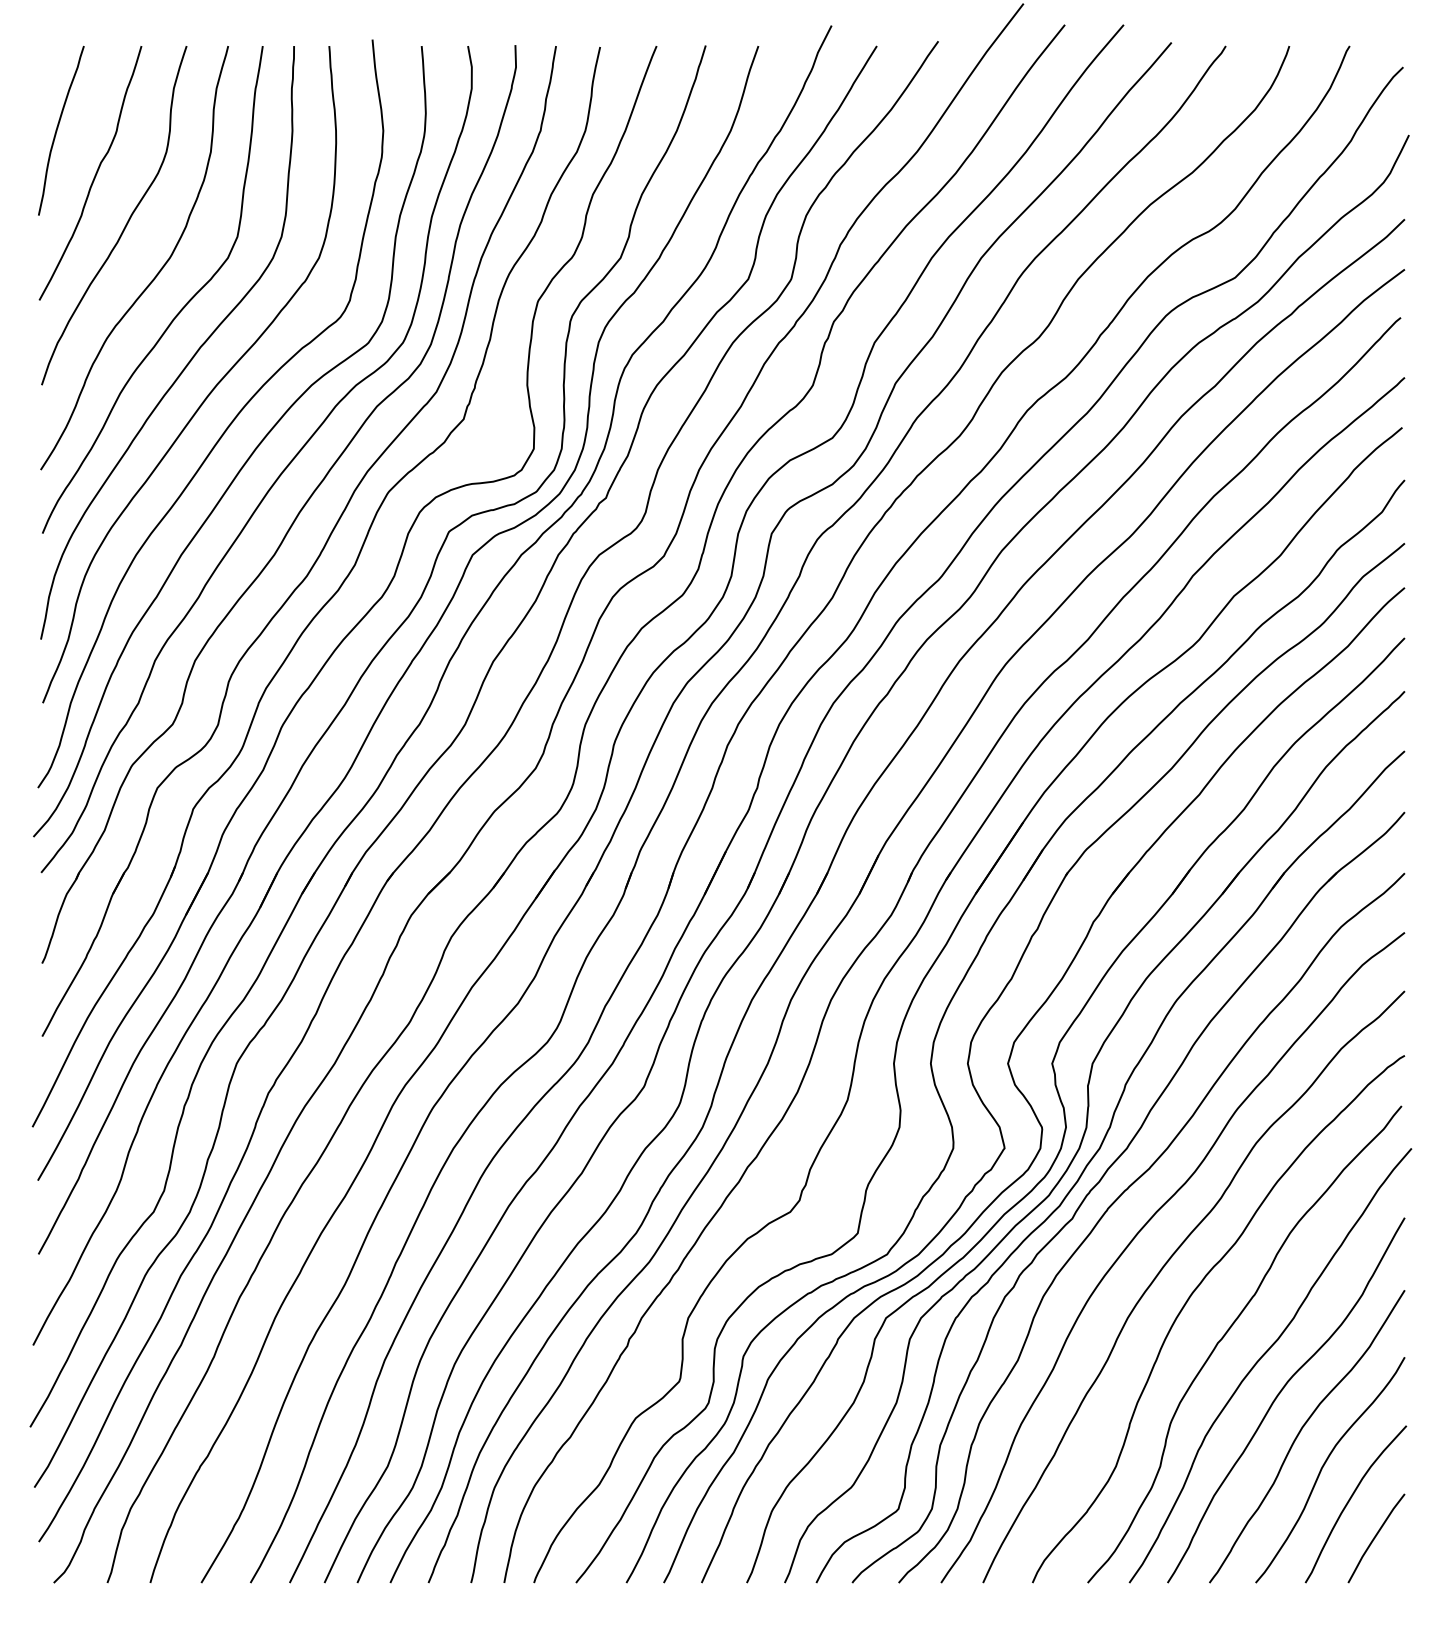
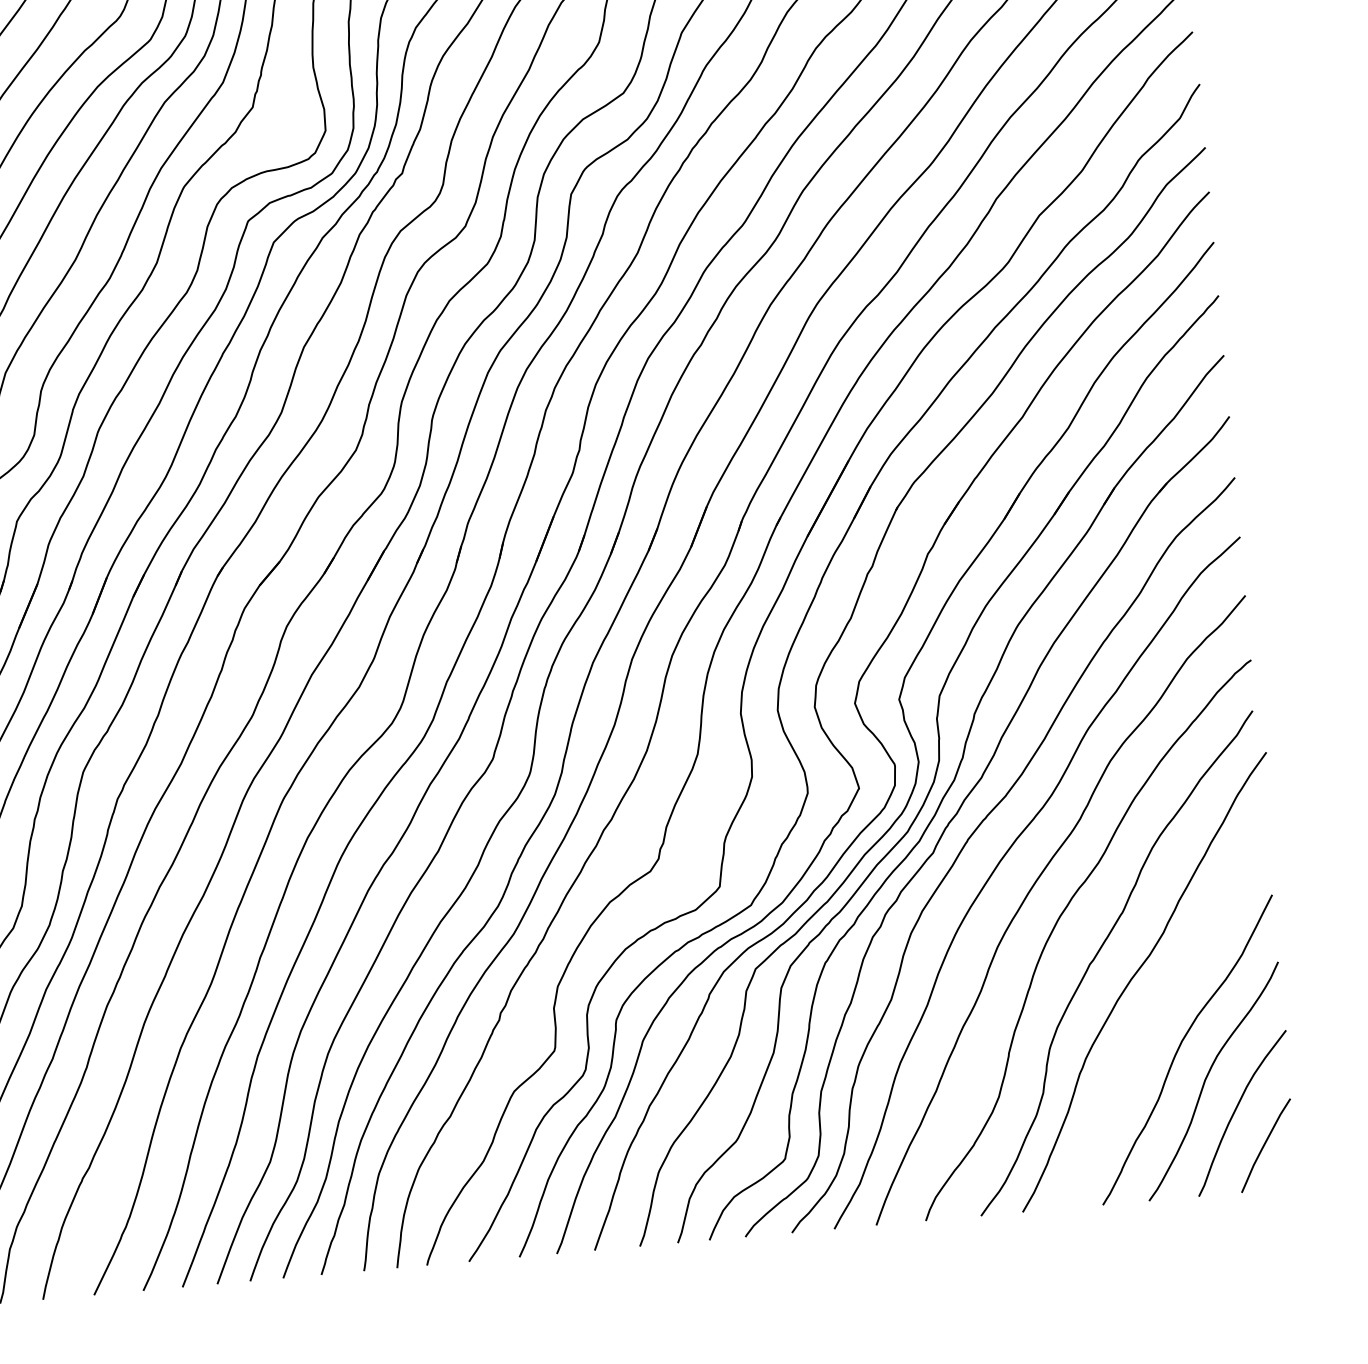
curve: (1278, 1396) -> (1155, 1012), removed

